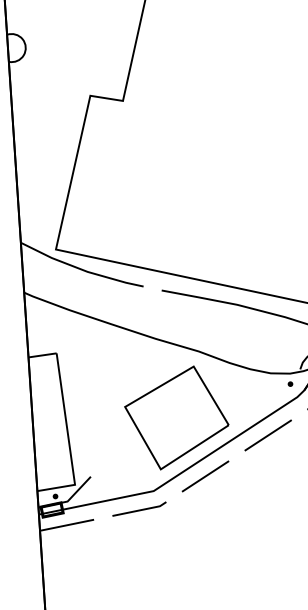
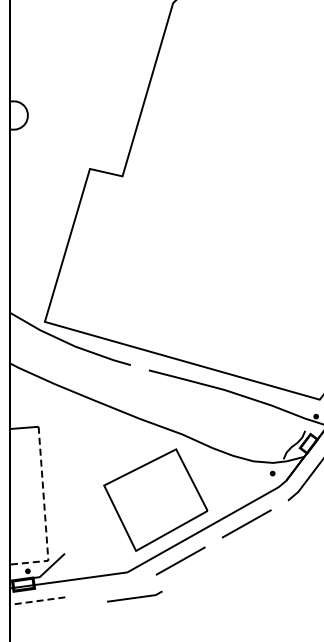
line: (69, 439) -> (45, 514), solid -> dashed
line: (139, 509) -> (134, 597), moved
line: (66, 525) -> (37, 601), solid -> dashed

